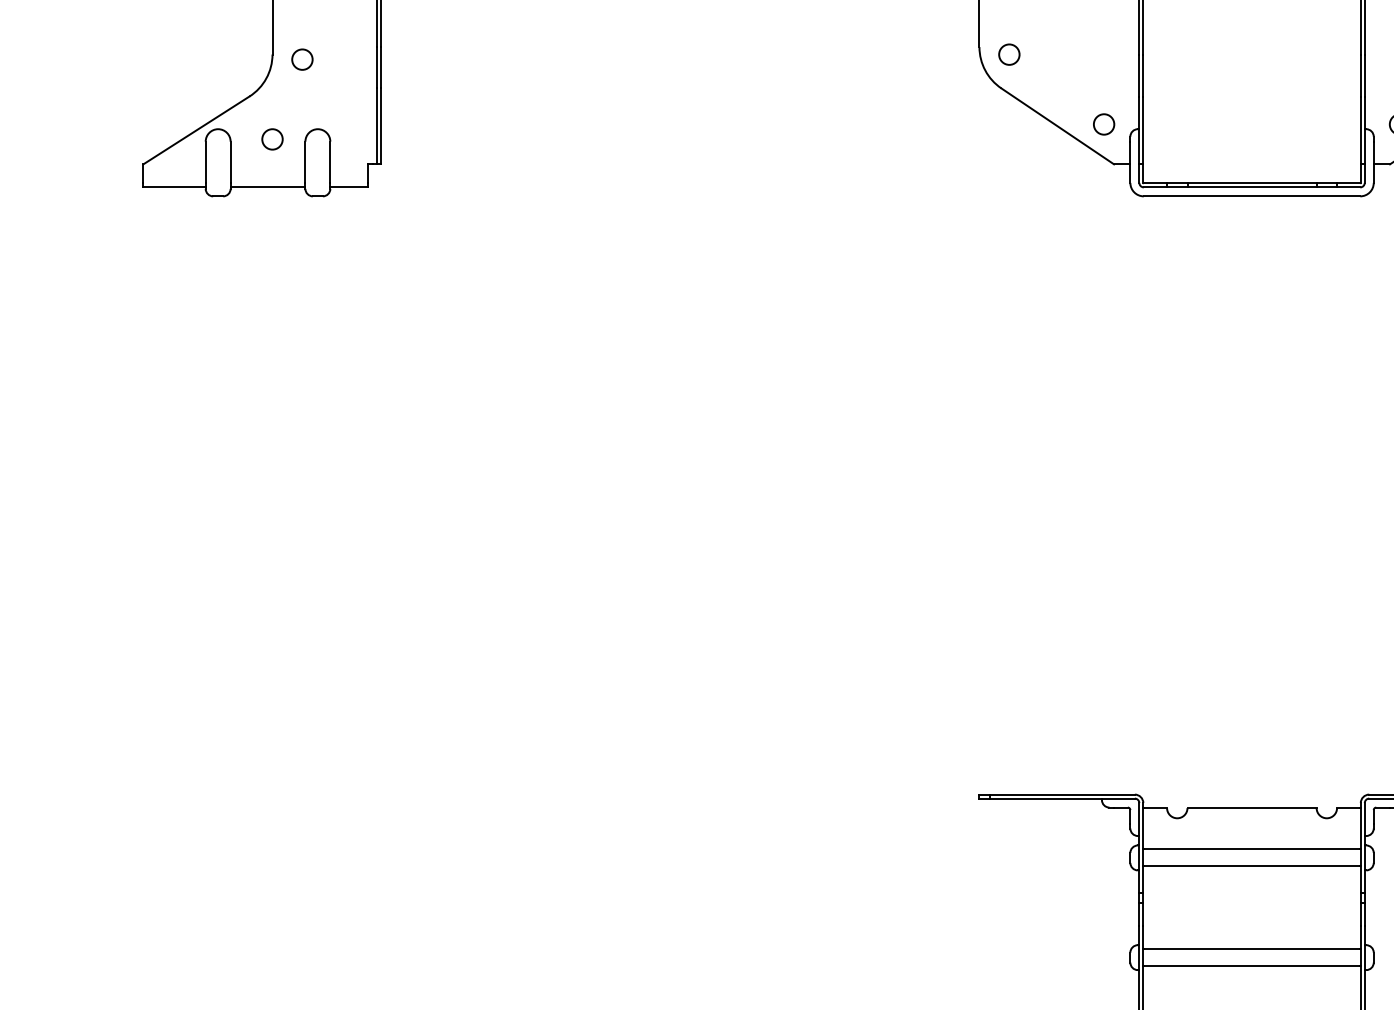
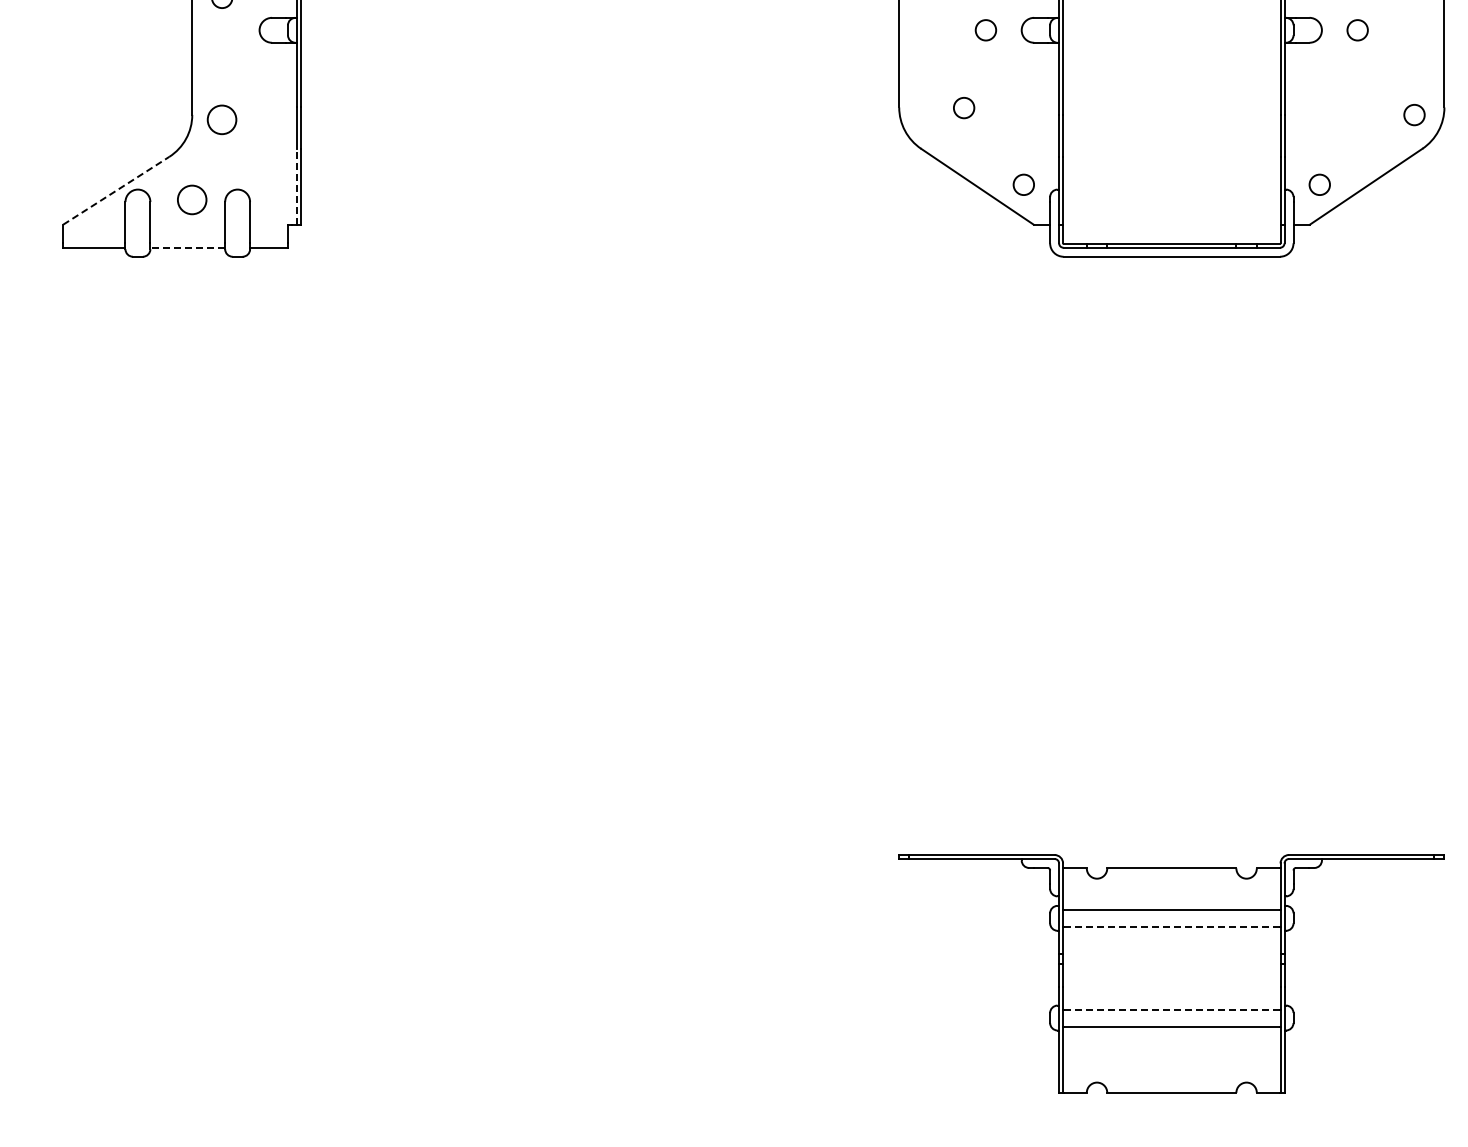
circle: (1009, 55) -> (964, 108), moved
circle: (302, 60) -> (222, 120), size x1.4
line: (376, 126) -> (296, 186), solid -> dashed
line: (196, 130) -> (116, 190), solid -> dashed
circle: (272, 139) -> (192, 199), size x1.4
line: (267, 187) -> (187, 247), solid -> dashed
line: (1251, 866) -> (1171, 926), solid -> dashed
line: (1252, 949) -> (1172, 1009), solid -> dashed

